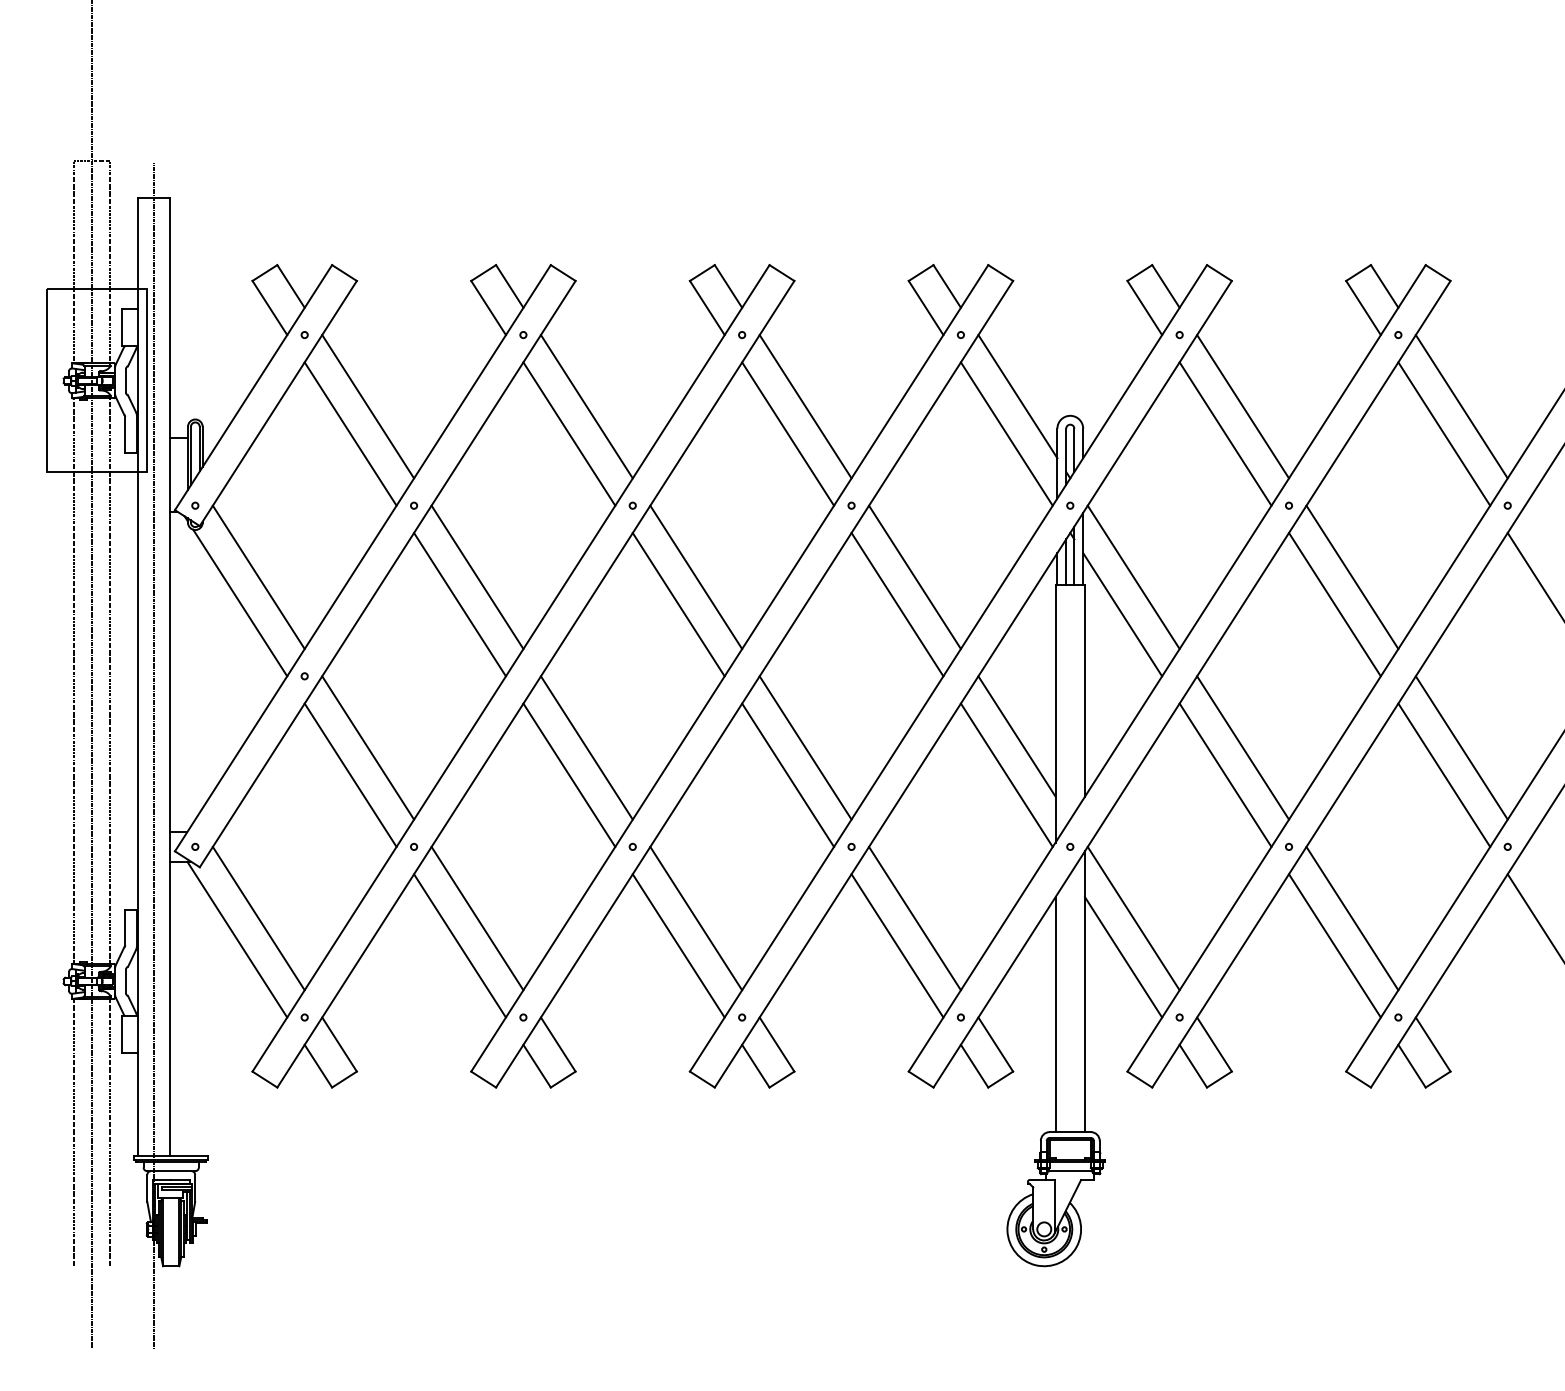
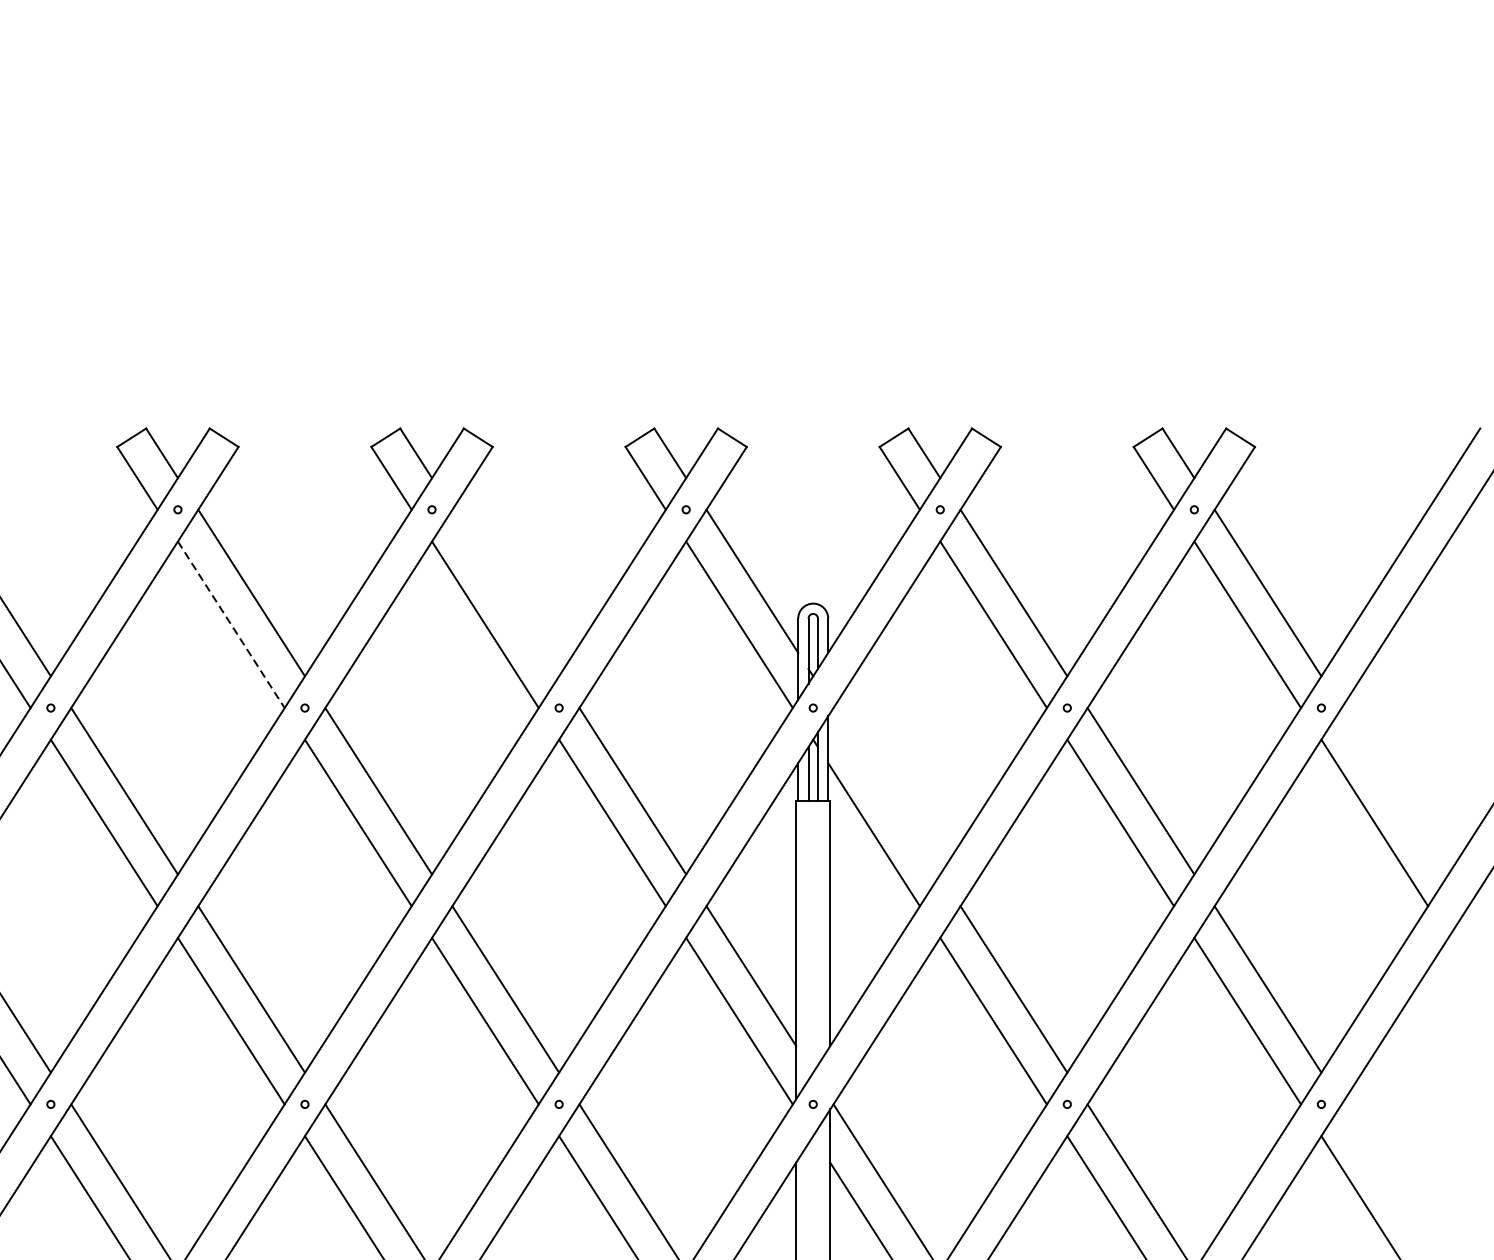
line: (805, 406) -> (505, 592), removed
line: (569, 434) -> (231, 625), solid -> dashed
line: (1133, 576) -> (886, 790), removed

